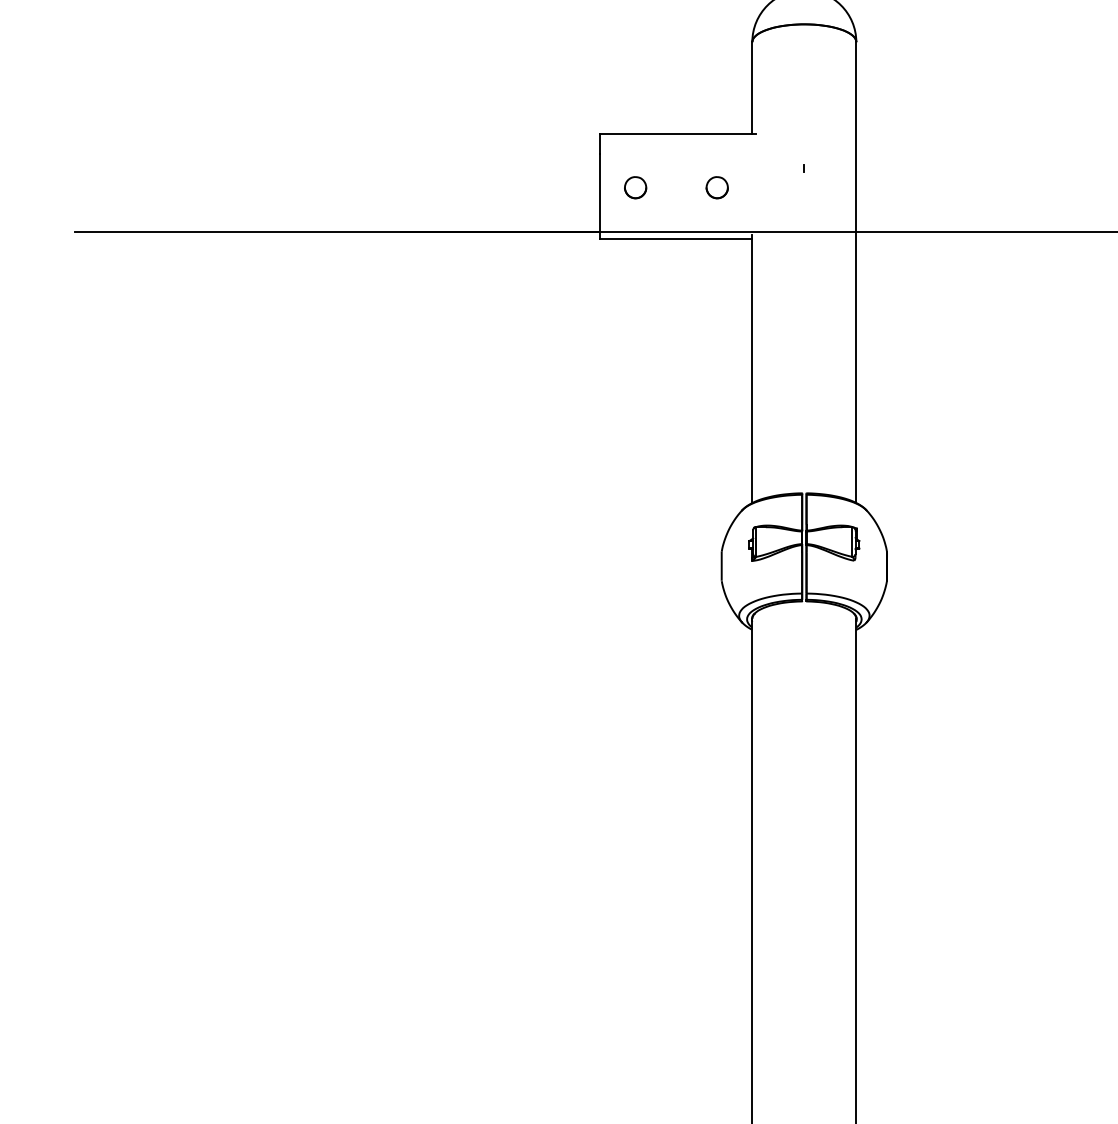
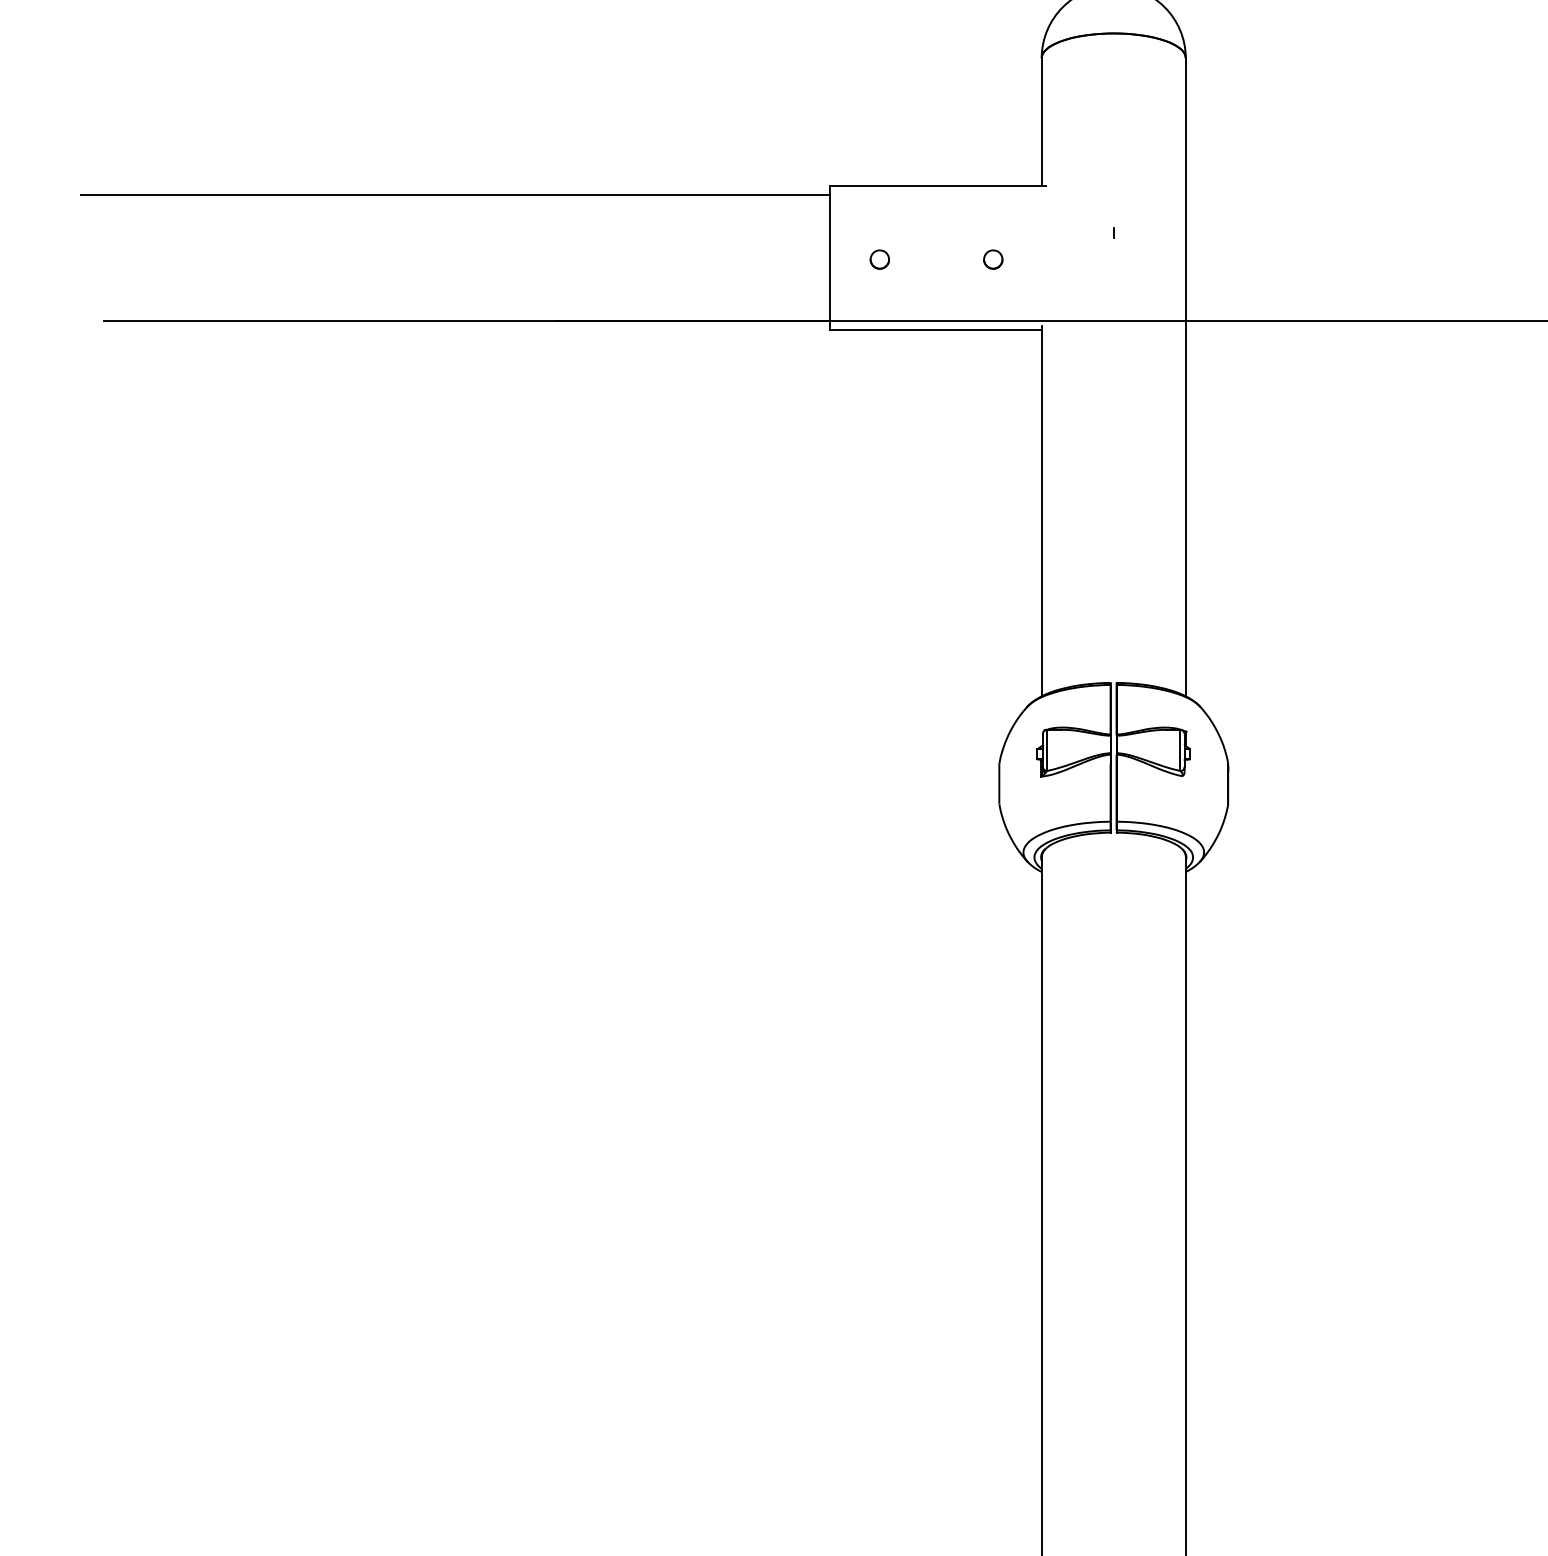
line: (329, 140) -> (455, 194), added
part: (635, 187) -> (879, 259), size x0.62
part: (717, 187) -> (993, 259), size x0.62

